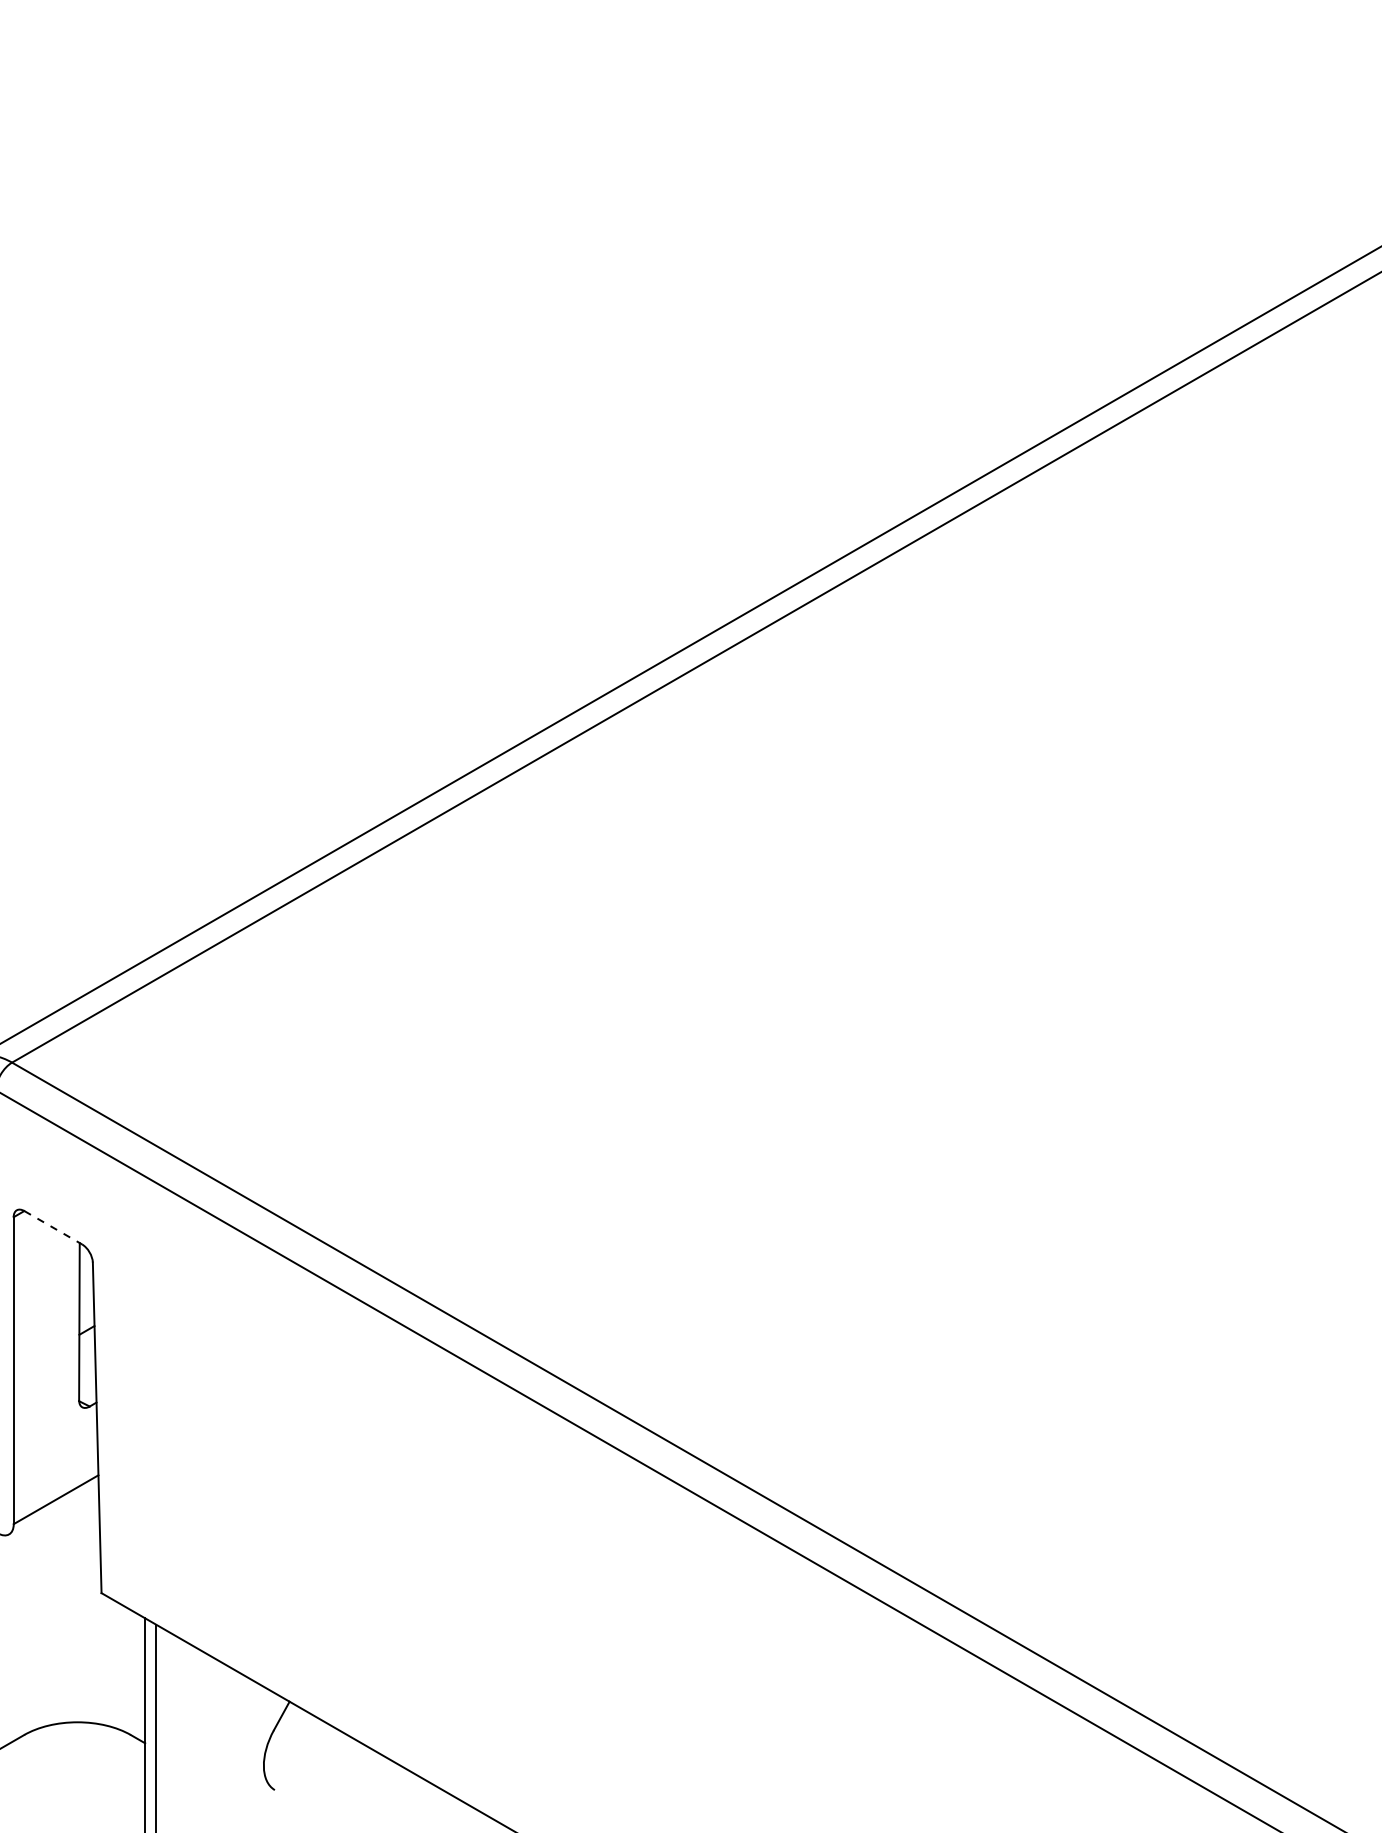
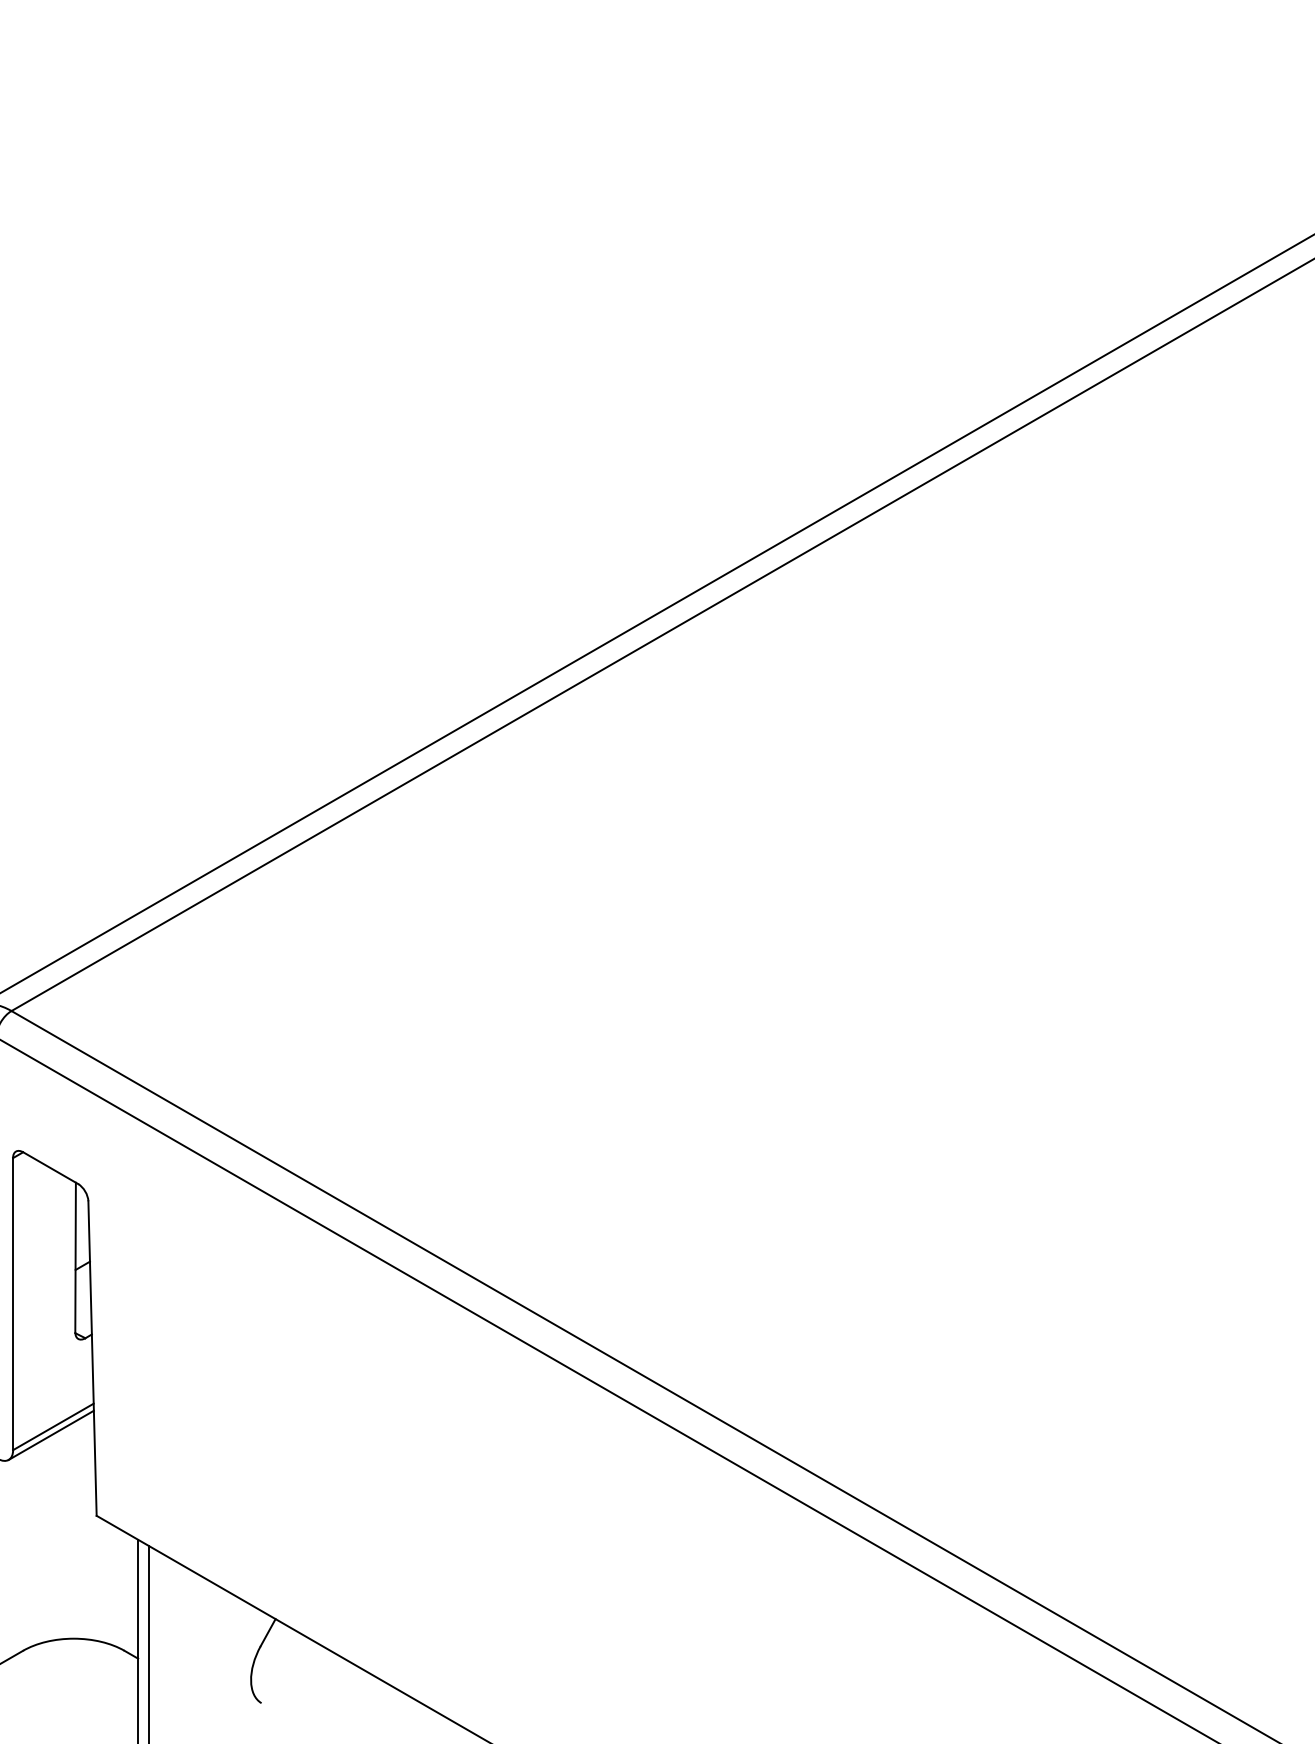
line: (53, 1228) -> (50, 1168), dashed -> solid
line: (53, 1507) -> (50, 1434), added

